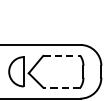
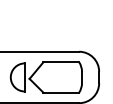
line: (62, 56) -> (61, 62), dashed -> solid
line: (62, 87) -> (61, 92), dashed -> solid

